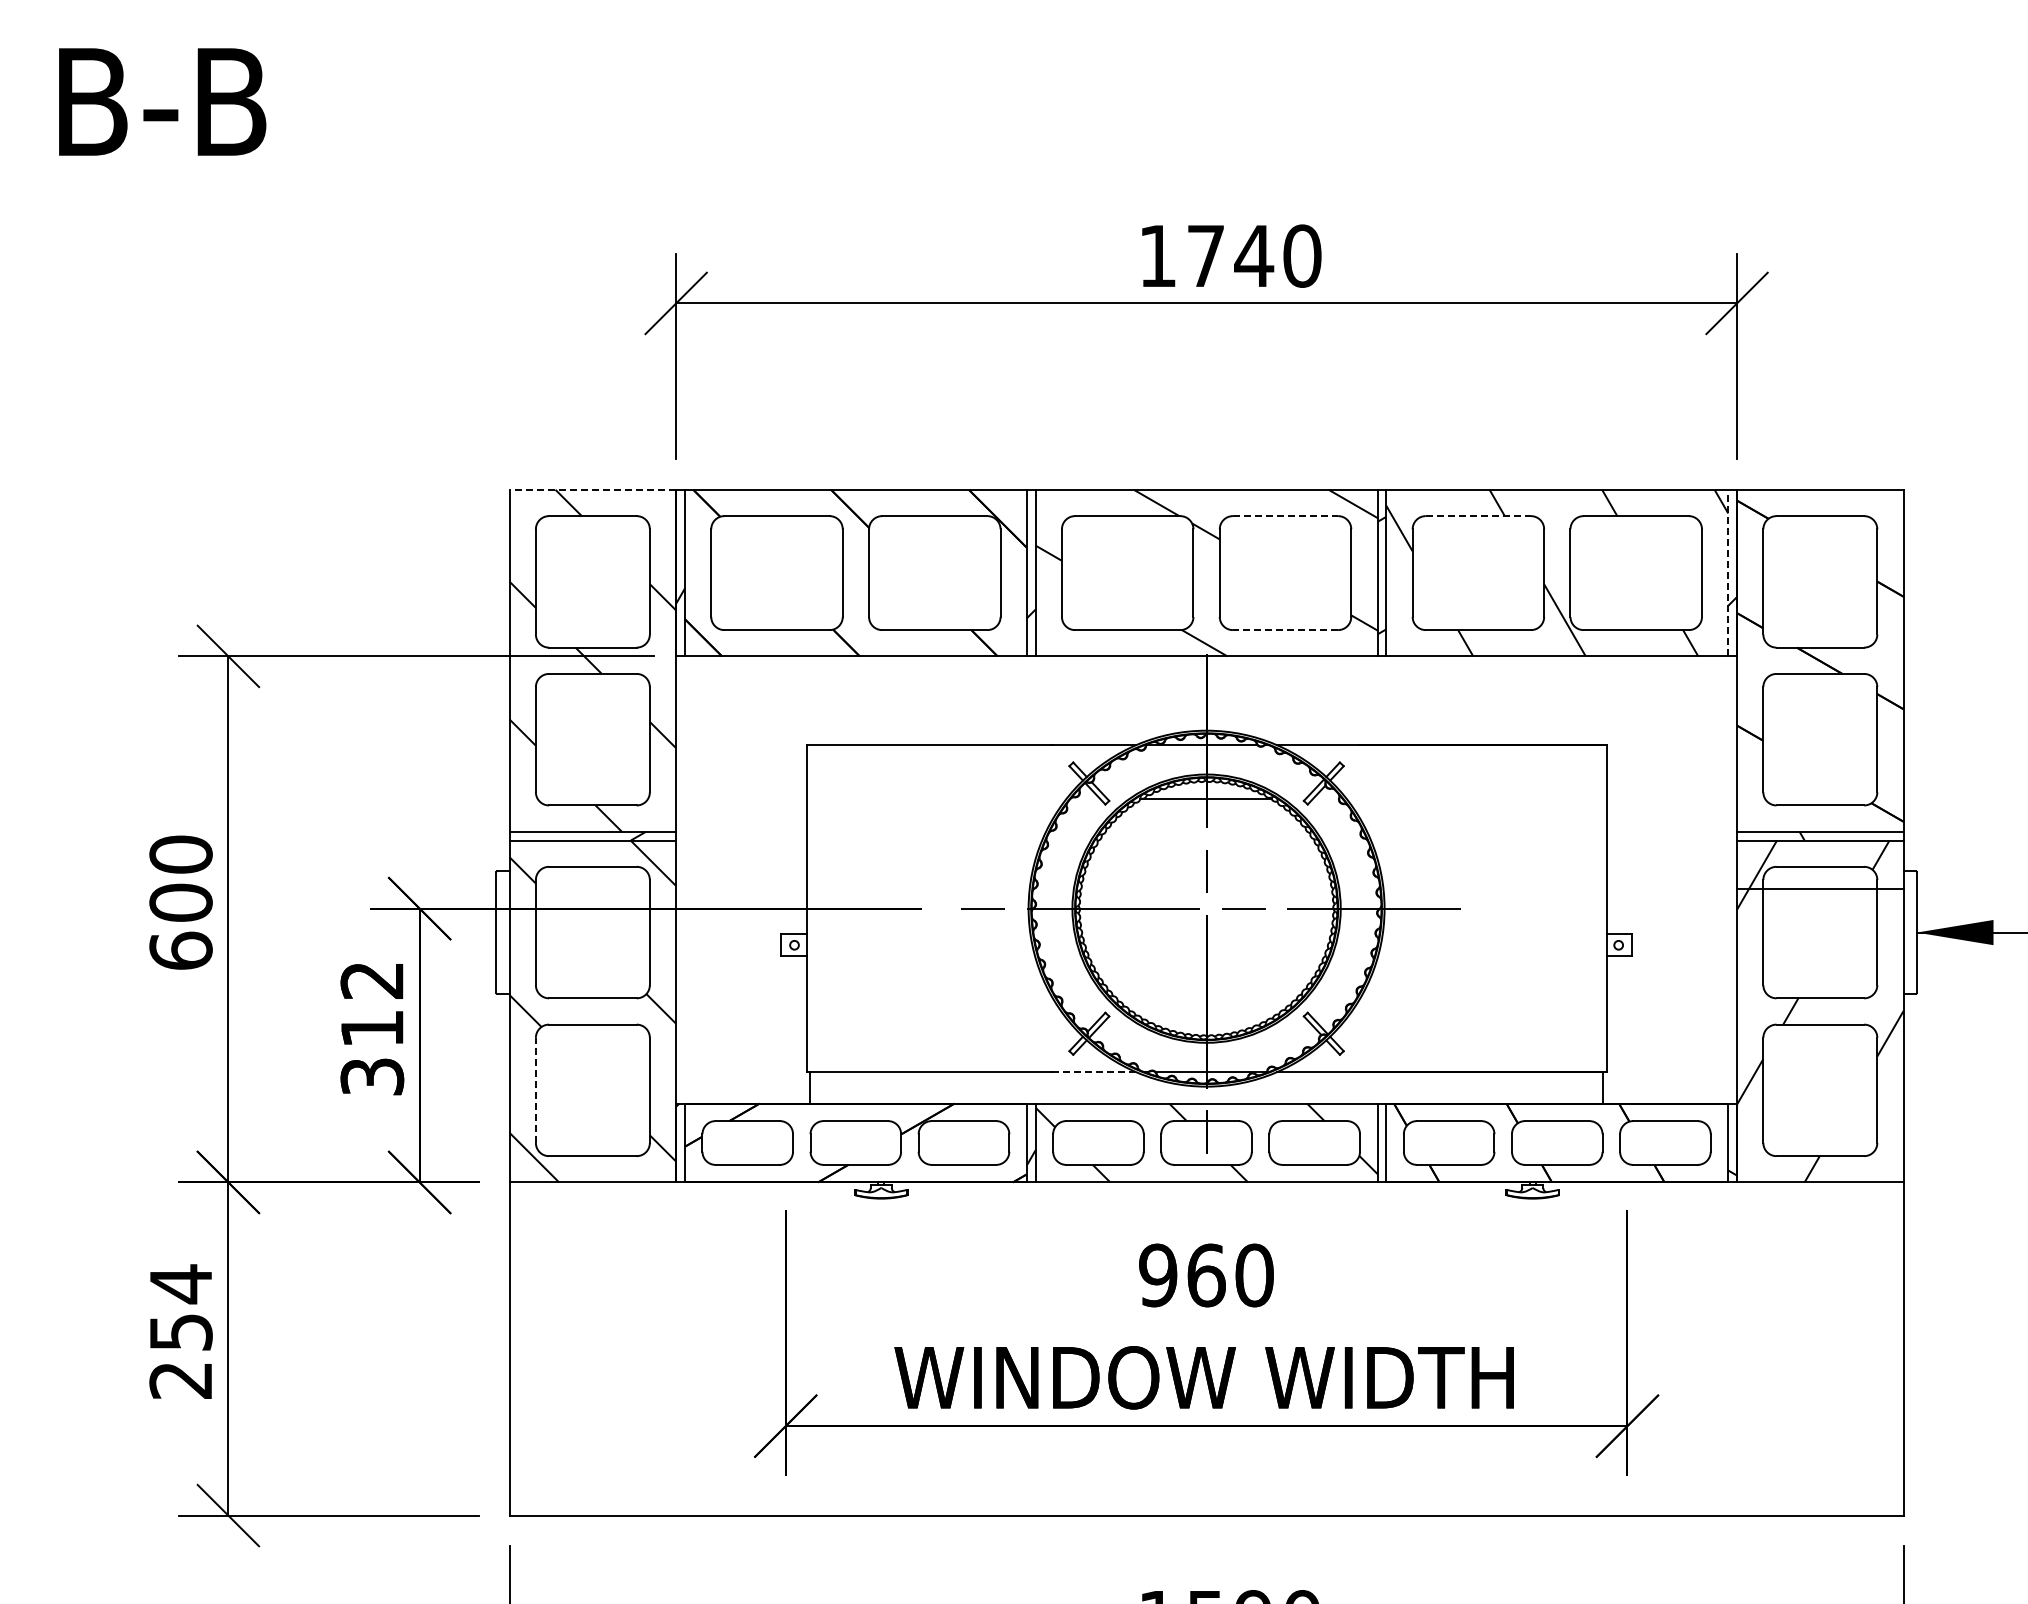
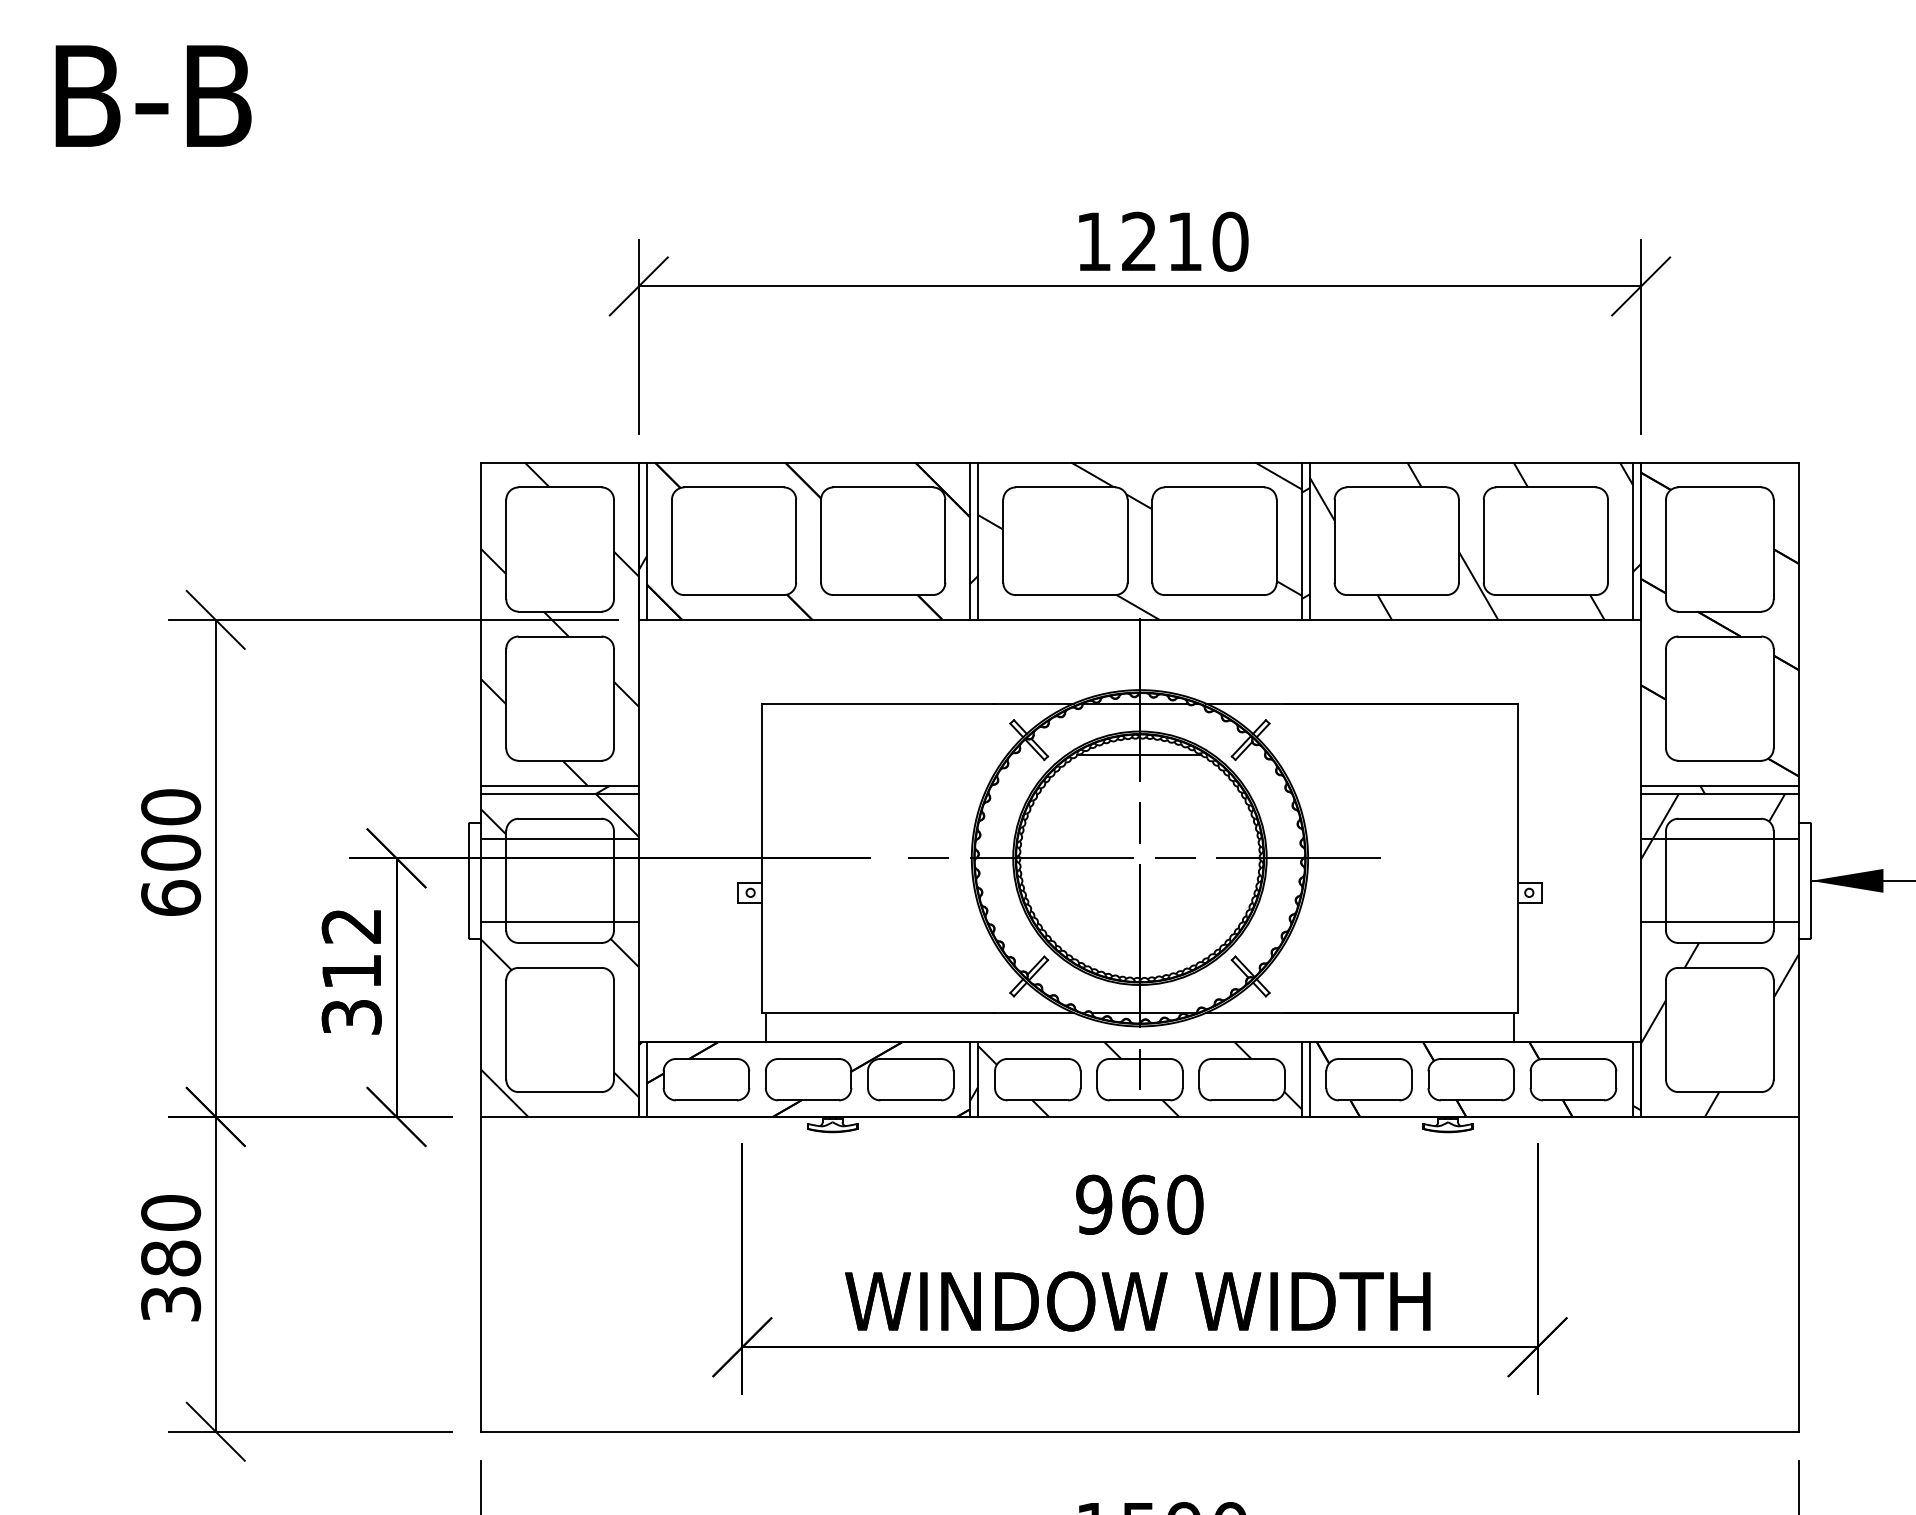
text: (1230, 255) -> (1162, 241), 1740 -> 1210
line: (592, 489) -> (559, 462), dashed -> solid
line: (1285, 516) -> (1214, 487), dashed -> solid
line: (1478, 516) -> (1396, 487), dashed -> solid
line: (1728, 572) -> (1633, 540), dashed -> solid
line: (1285, 630) -> (1214, 595), dashed -> solid
line: (592, 888) -> (559, 839), added
line: (592, 976) -> (559, 922), added
line: (1820, 976) -> (1719, 922), added
line: (1094, 1072) -> (1034, 1013), dashed -> solid
line: (535, 1090) -> (505, 1030), dashed -> solid
text: (180, 1331) -> (170, 1257), 254 -> 380

